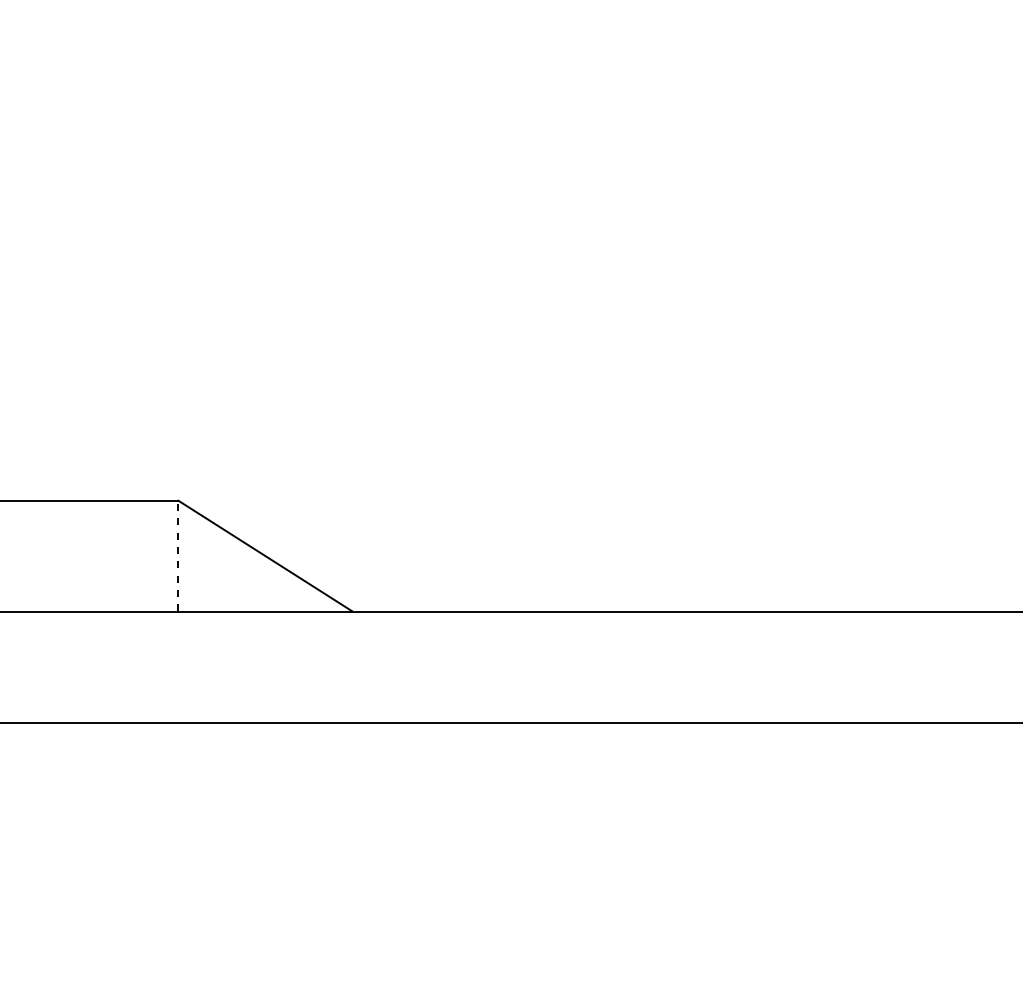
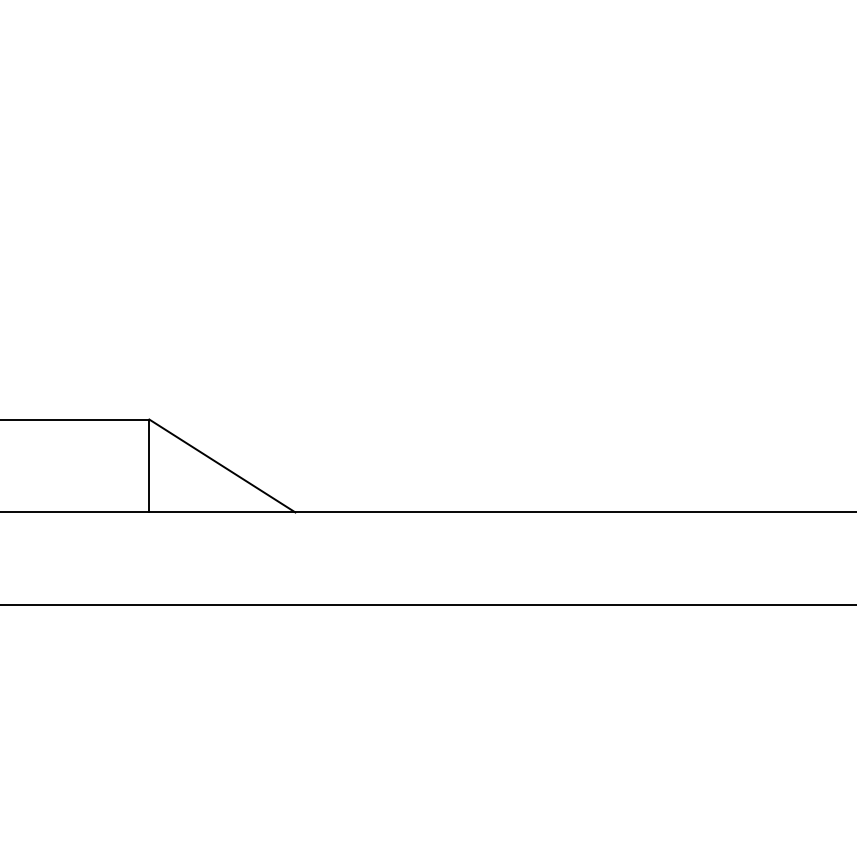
line: (178, 555) -> (149, 465), dashed -> solid

